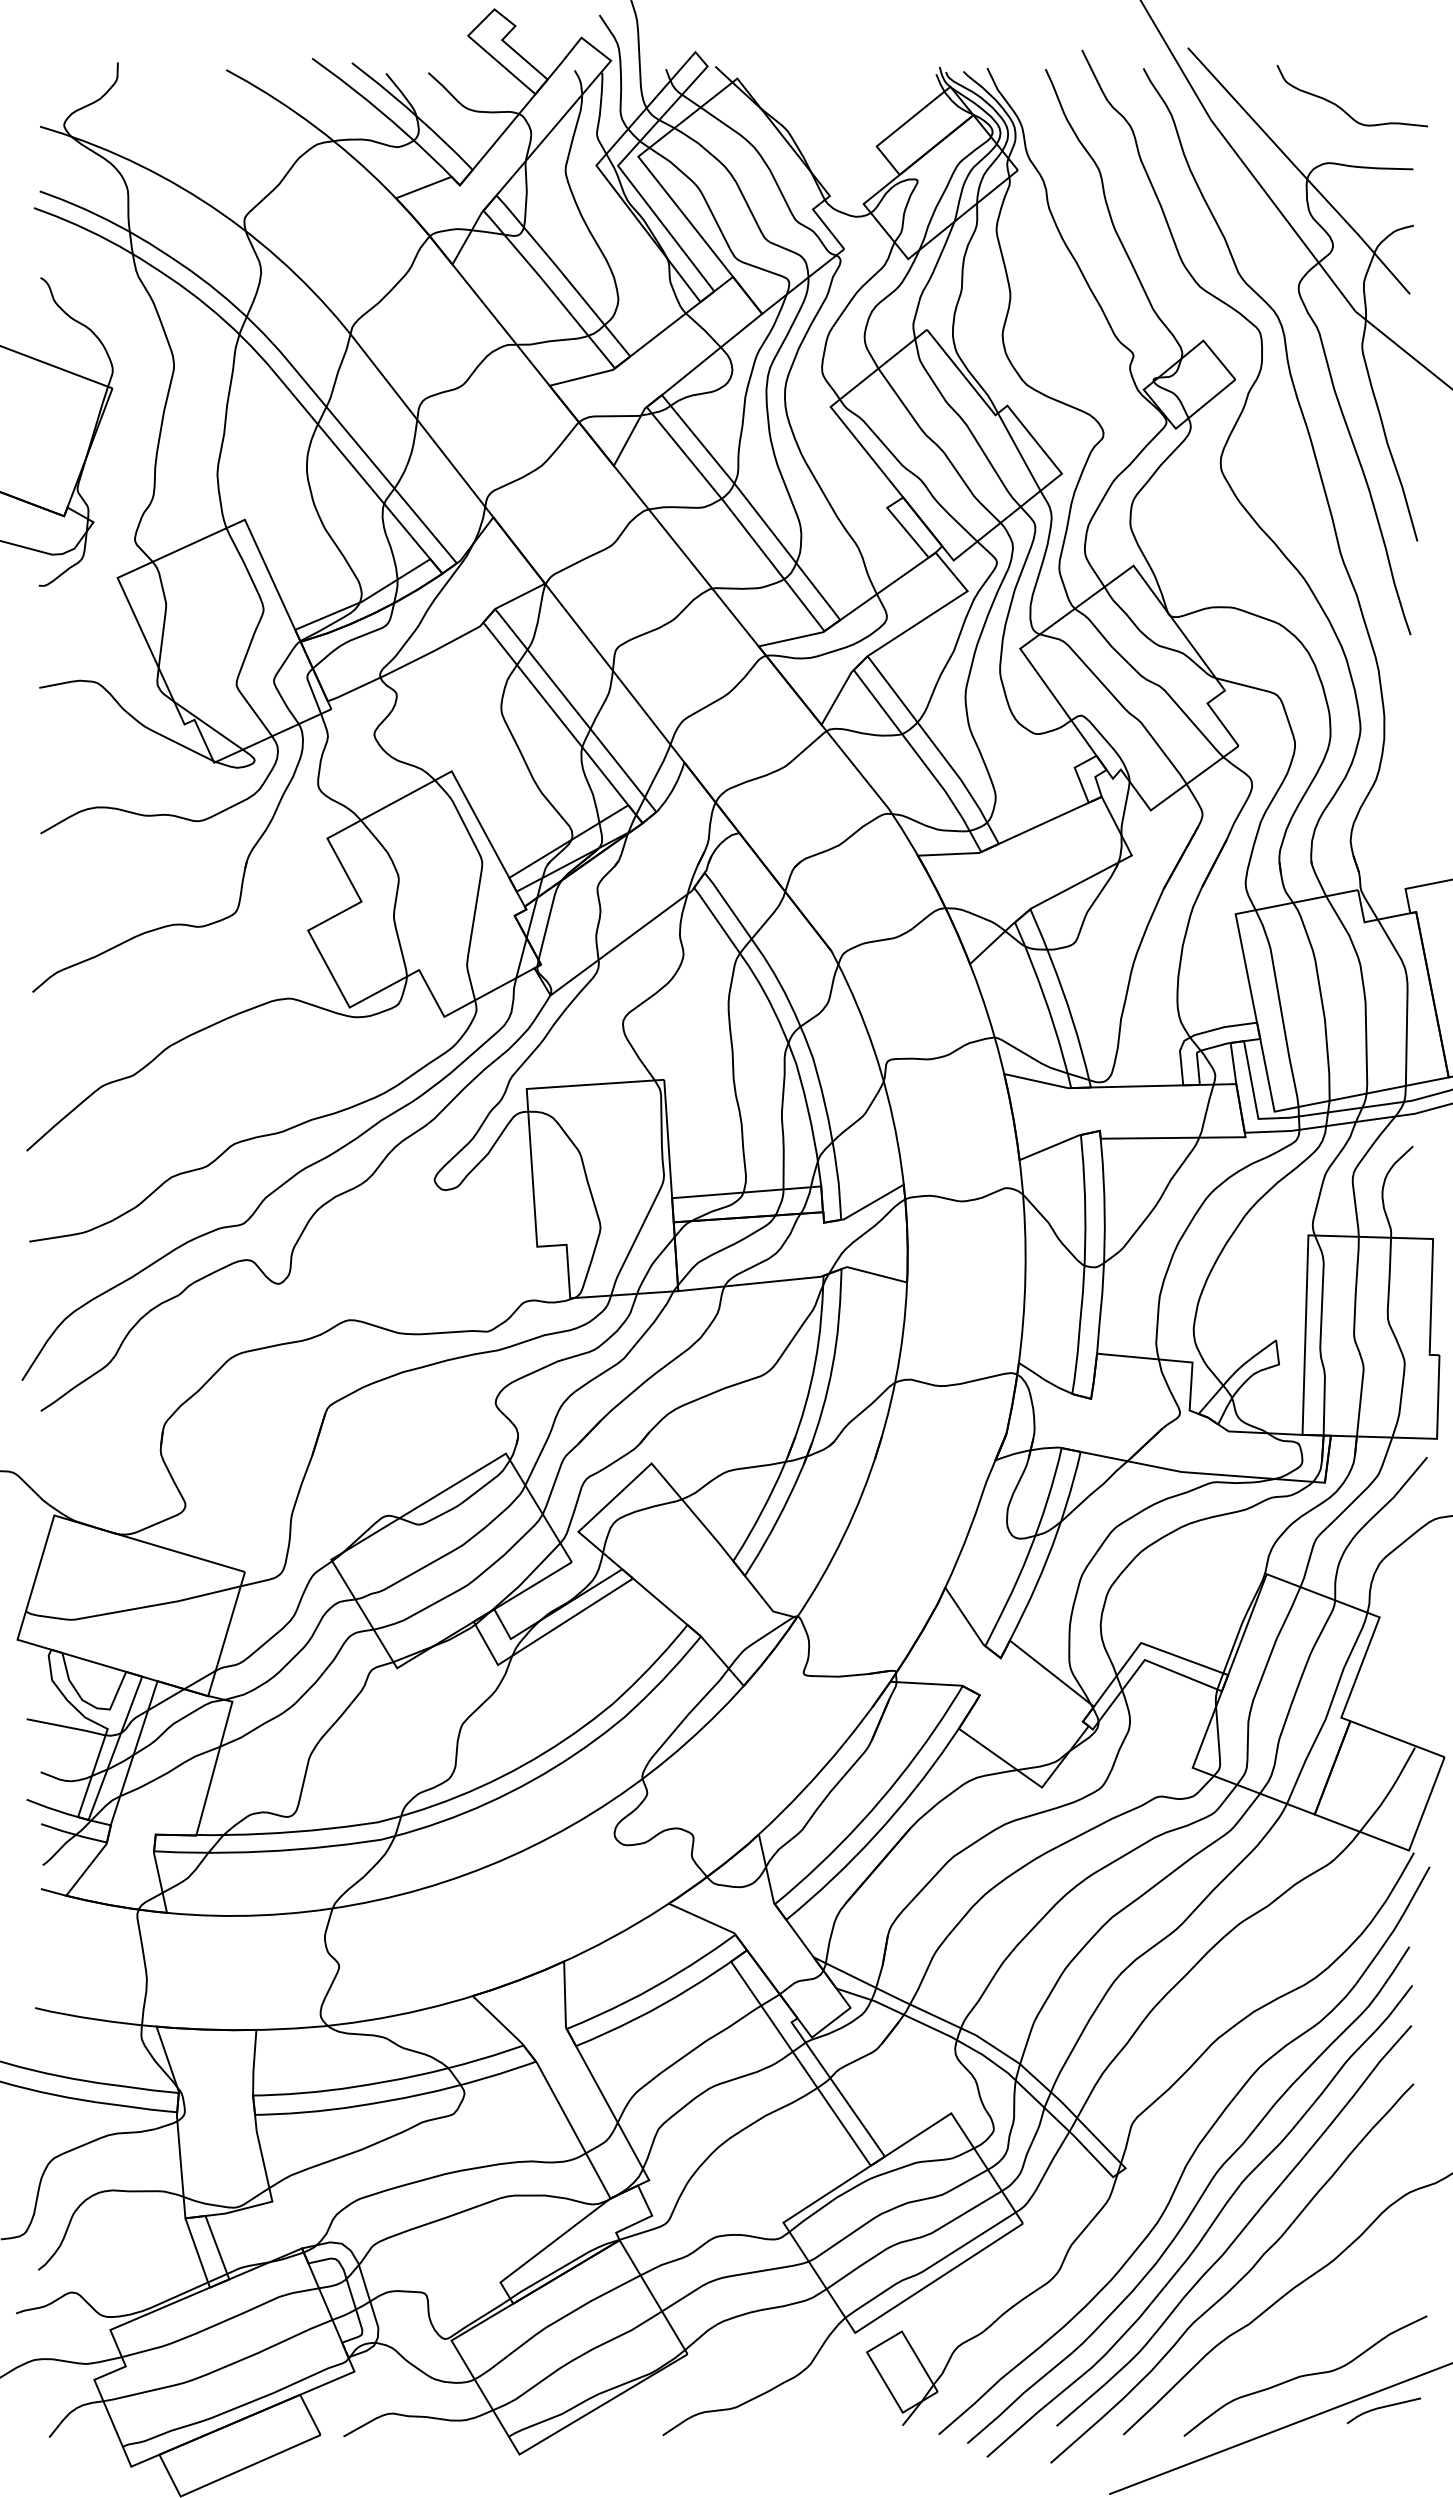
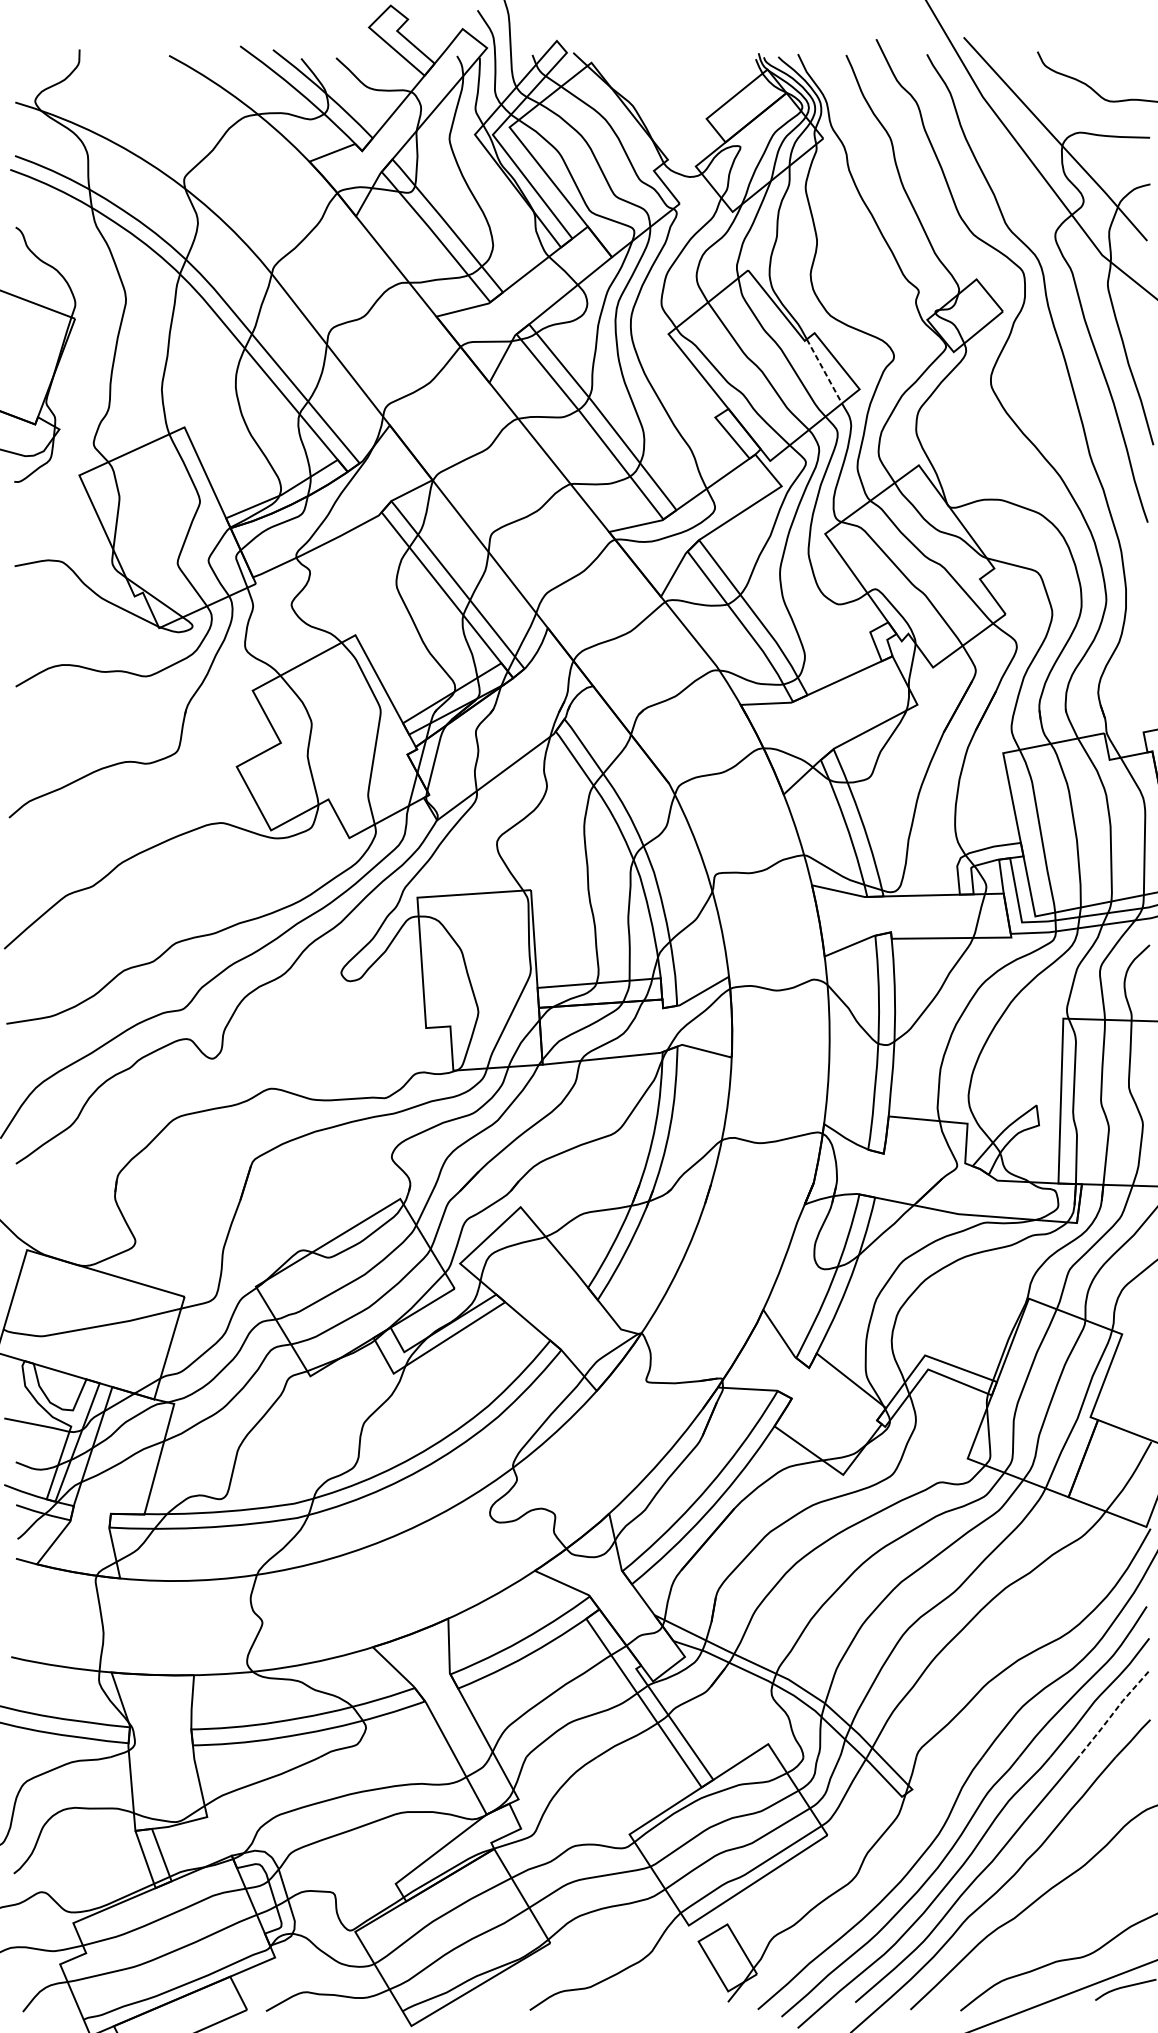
line: (1019, 452) -> (824, 371), solid -> dashed
line: (1368, 2076) -> (1112, 1713), solid -> dashed

